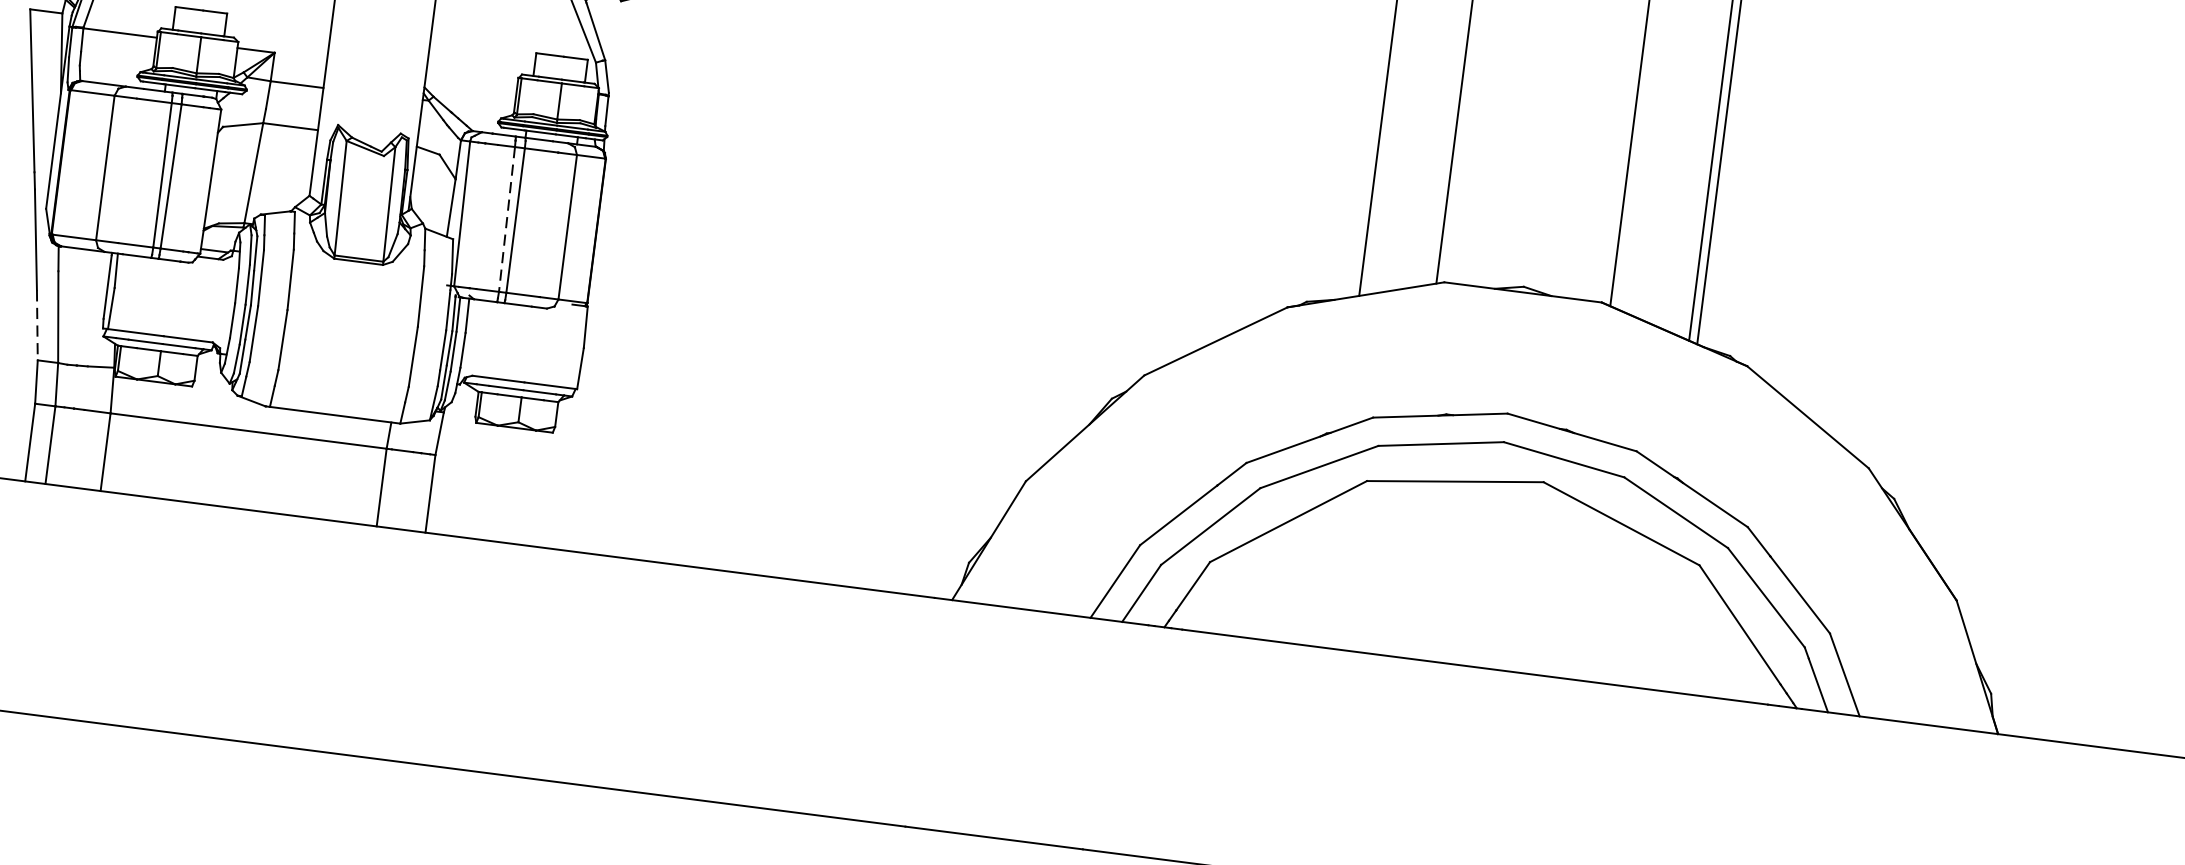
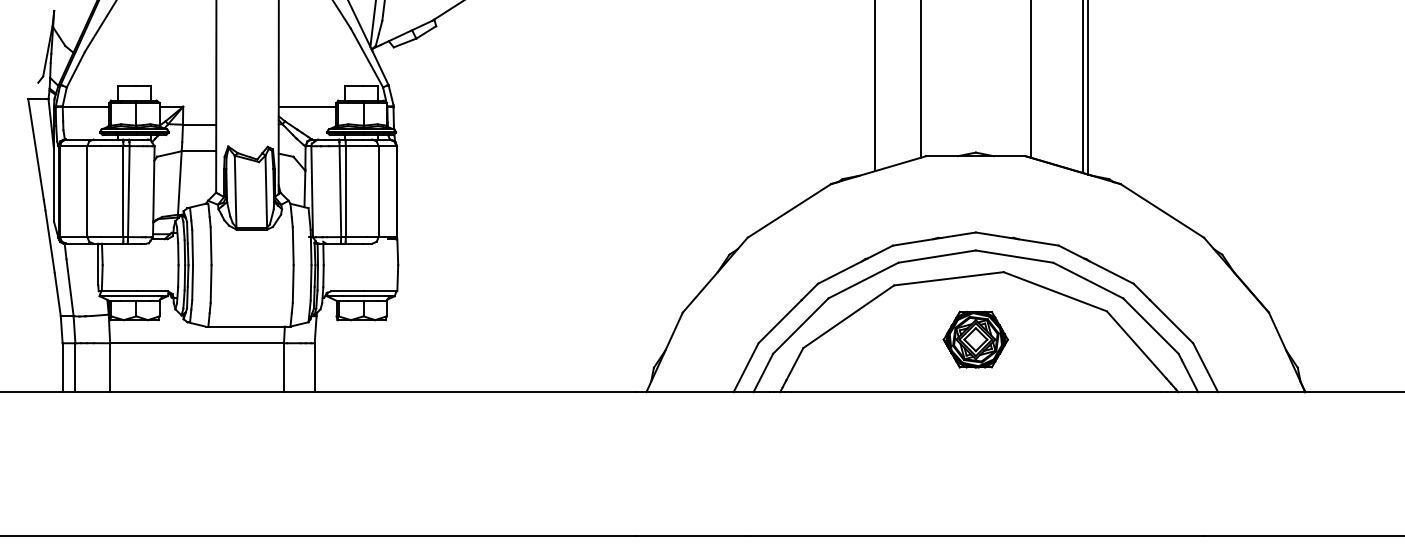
line: (472, 77) -> (307, 106), added
line: (507, 219) -> (340, 191), dashed -> solid
line: (36, 325) -> (57, 294), dashed -> solid
part: (1485, 583) -> (975, 339), added

